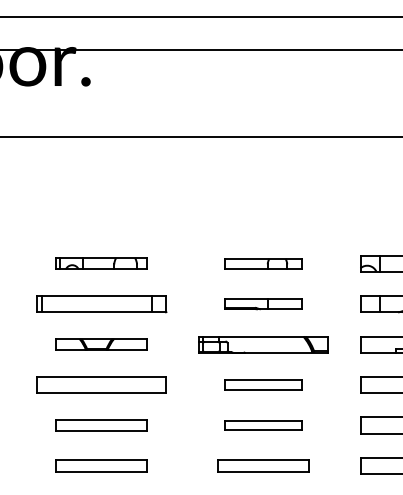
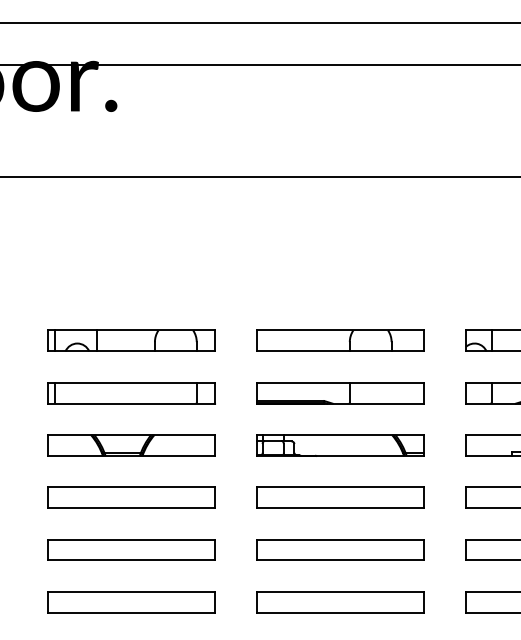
part: (101, 263) -> (131, 340), size x1.43
part: (263, 263) -> (340, 340), size x1.67
part: (263, 304) -> (340, 393), size x1.67
part: (101, 344) -> (131, 445), size x1.43
part: (263, 384) -> (340, 497), size x1.67
part: (101, 425) -> (131, 549), size x1.43
part: (263, 425) -> (340, 549), size x1.67
part: (101, 465) -> (131, 601), size x1.43
part: (263, 465) -> (340, 601), size x1.43

